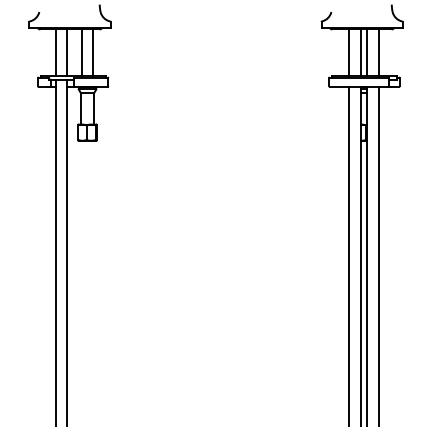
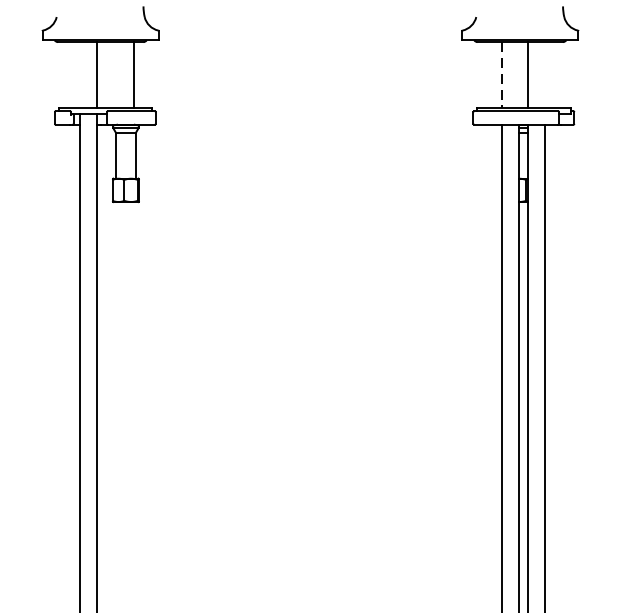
line: (55, 52) -> (79, 75), removed
line: (82, 52) -> (118, 75), removed
line: (361, 52) -> (519, 75), removed
line: (379, 52) -> (545, 75), removed
line: (349, 53) -> (502, 76), solid -> dashed

